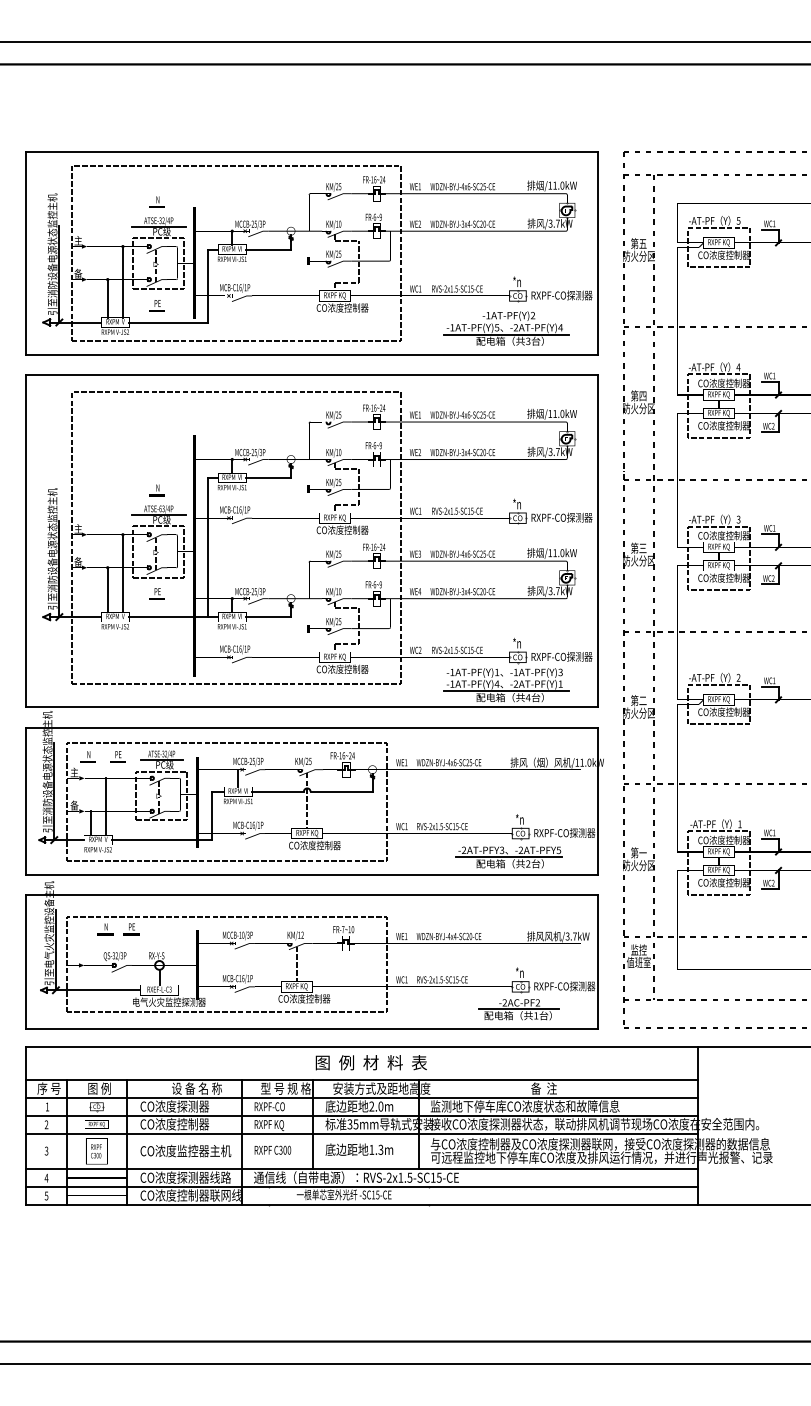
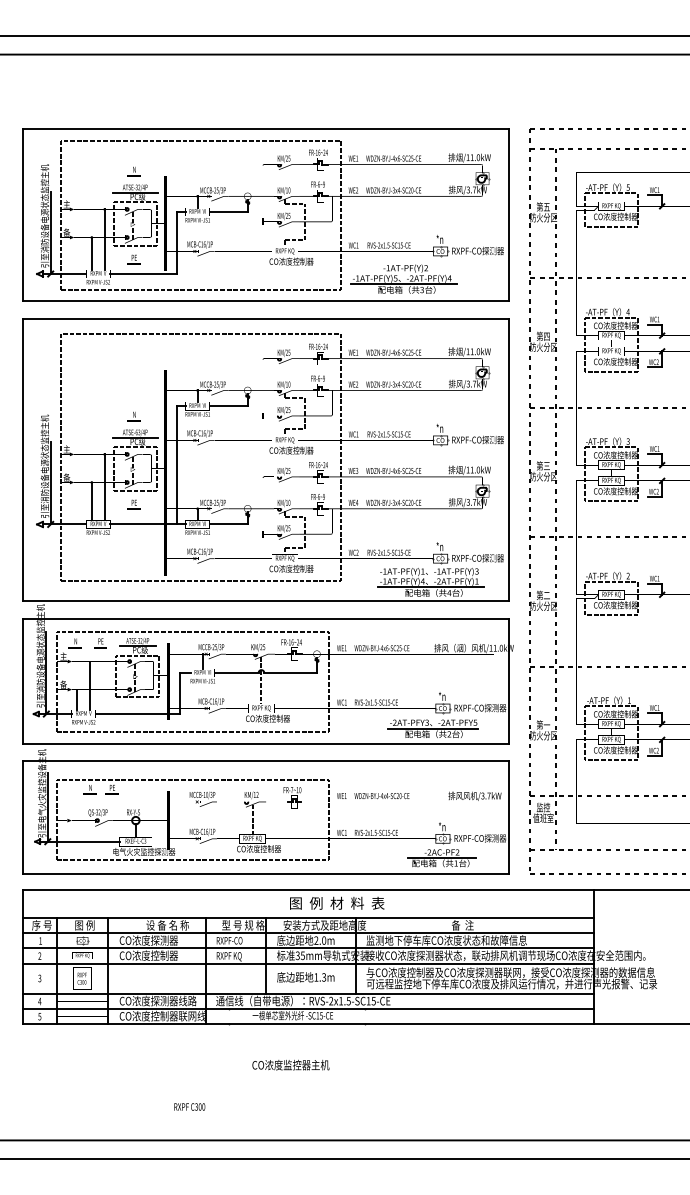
part: (506, 328) -> (403, 279), moved
text: (370, 1062) -> (336, 903), moved
text: (272, 1149) -> (189, 1106), moved
text: (185, 1150) -> (290, 1064), moved

